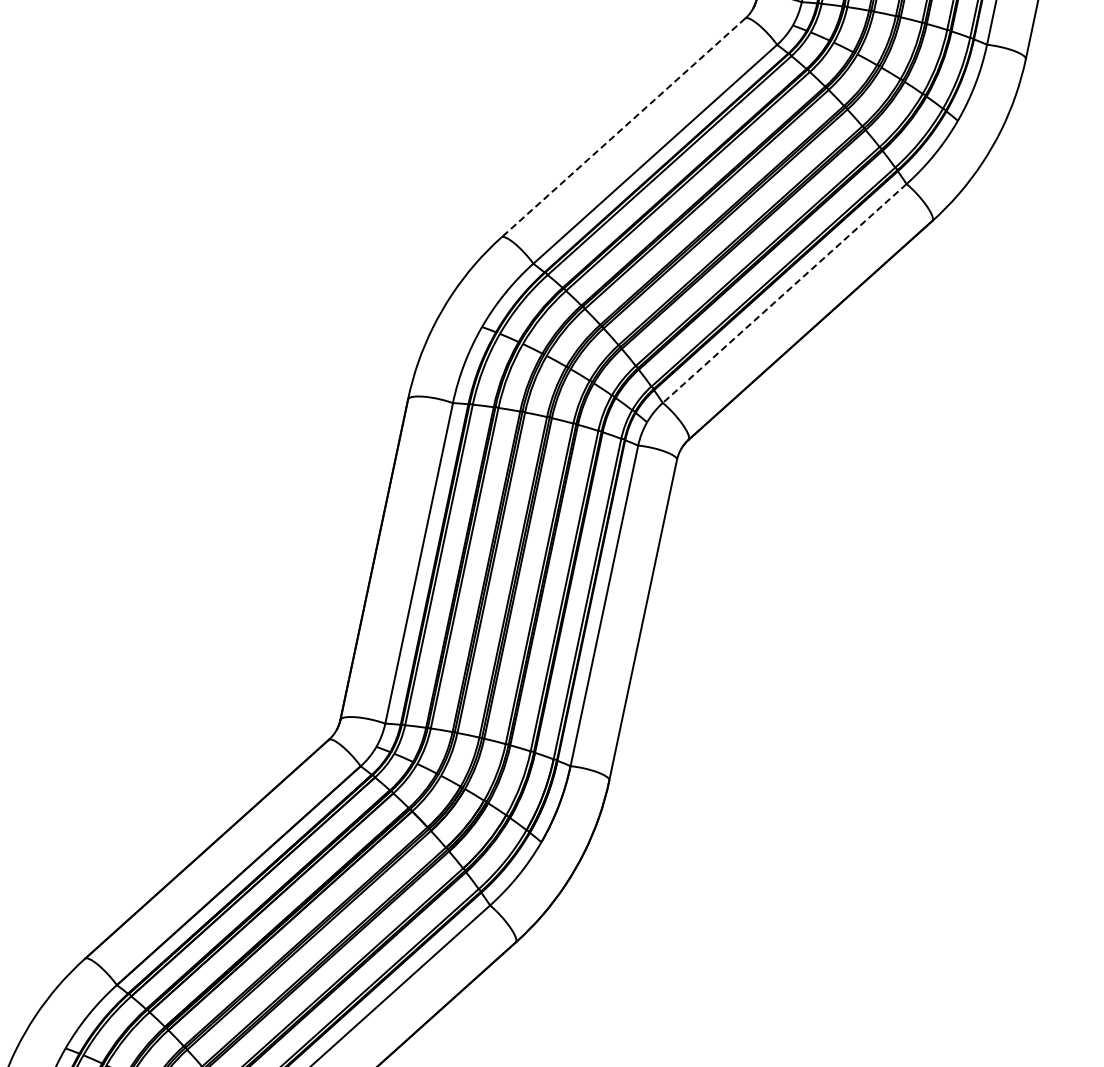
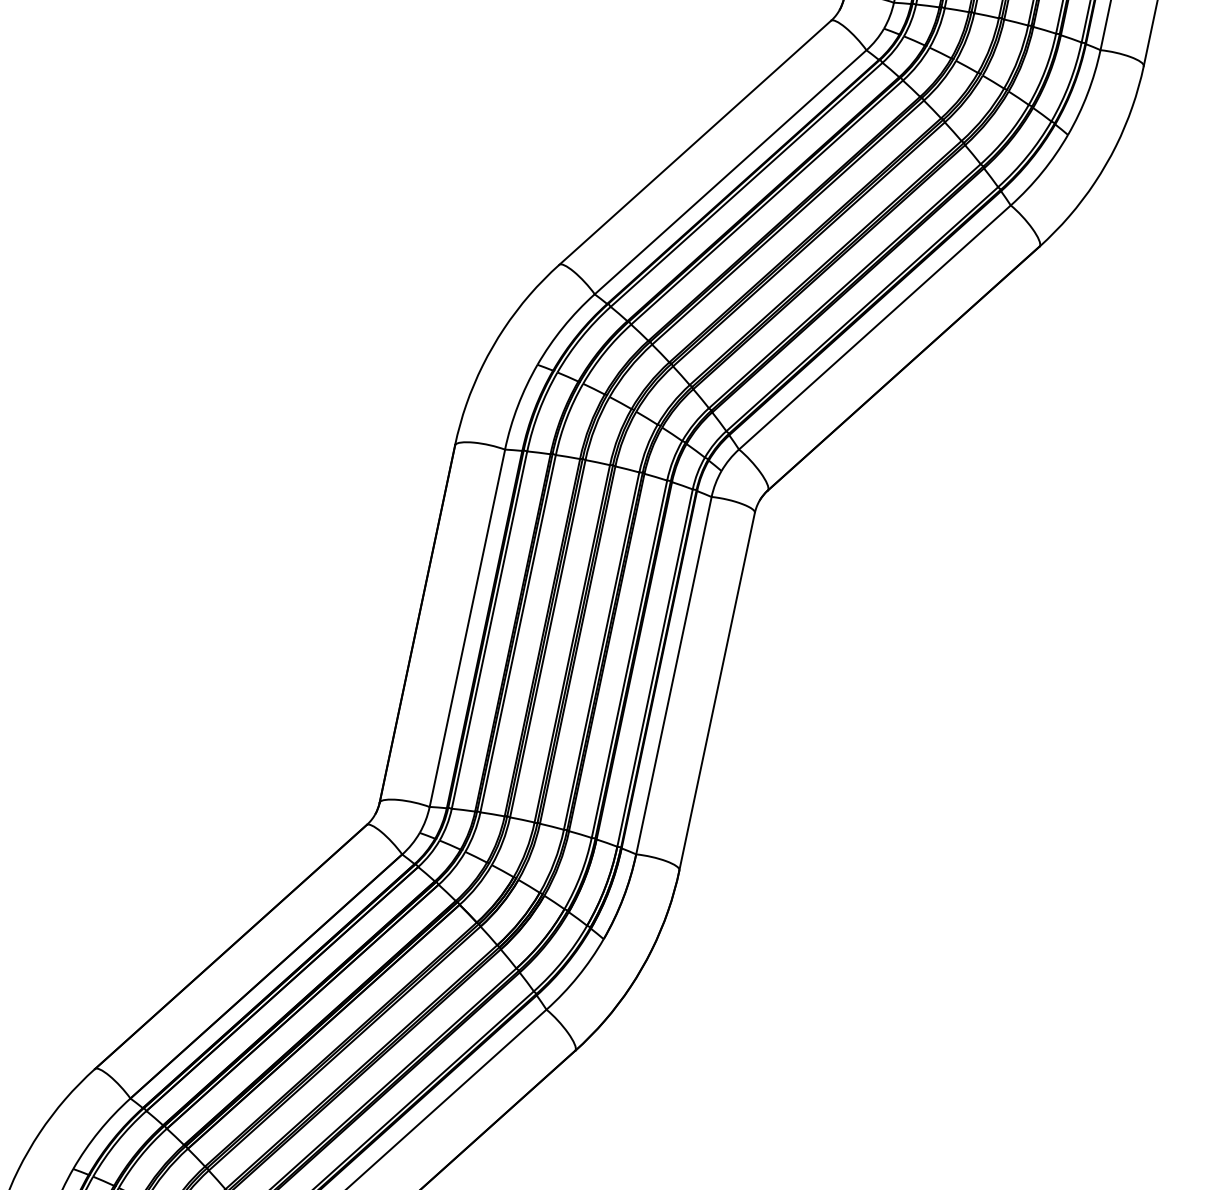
line: (623, 127) -> (695, 142), dashed -> solid
line: (784, 293) -> (874, 327), dashed -> solid

